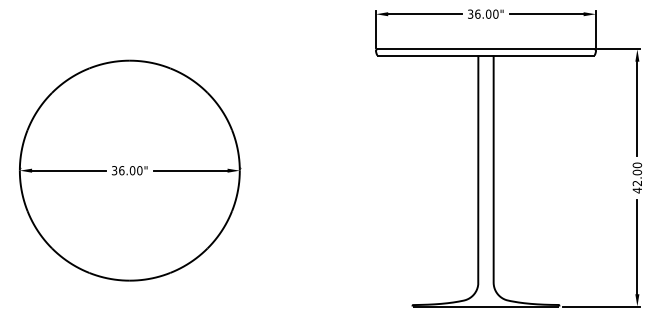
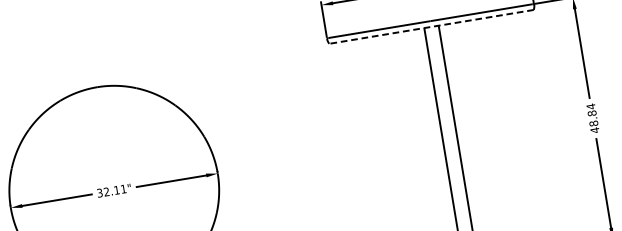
line: (486, 55) -> (431, 26), solid -> dashed
text: (130, 170) -> (114, 190), 36.00" -> 32.11"
text: (637, 174) -> (592, 115), 42.00 -> 48.84

